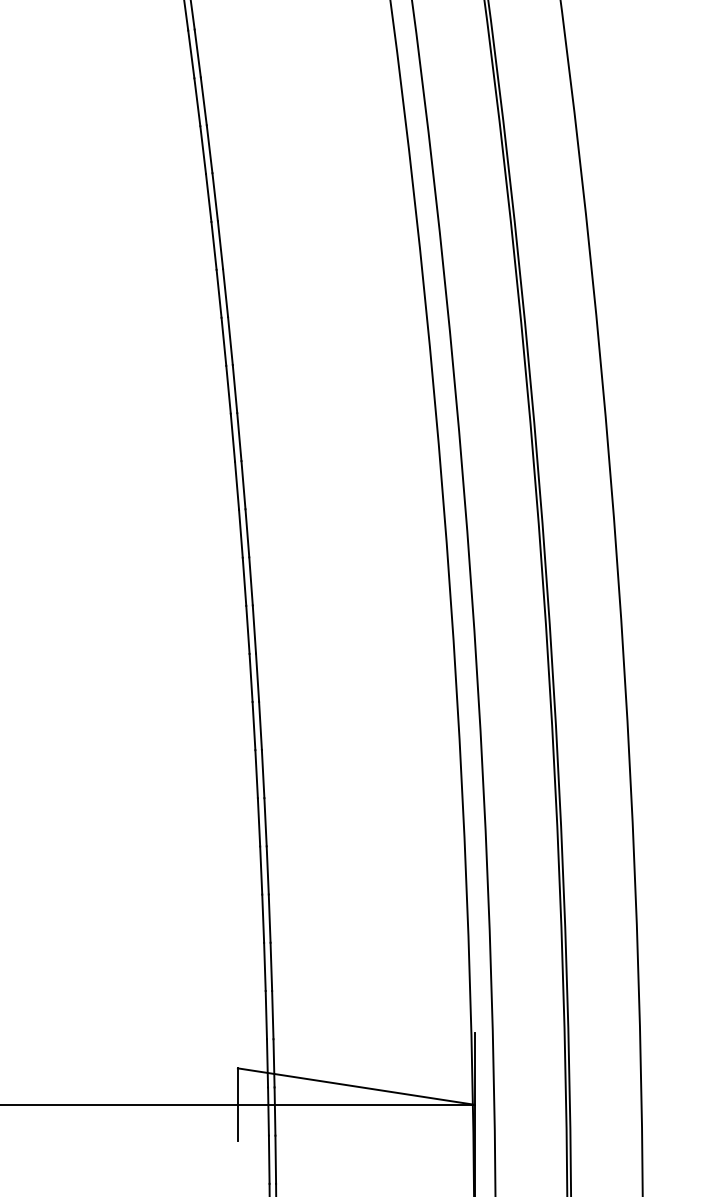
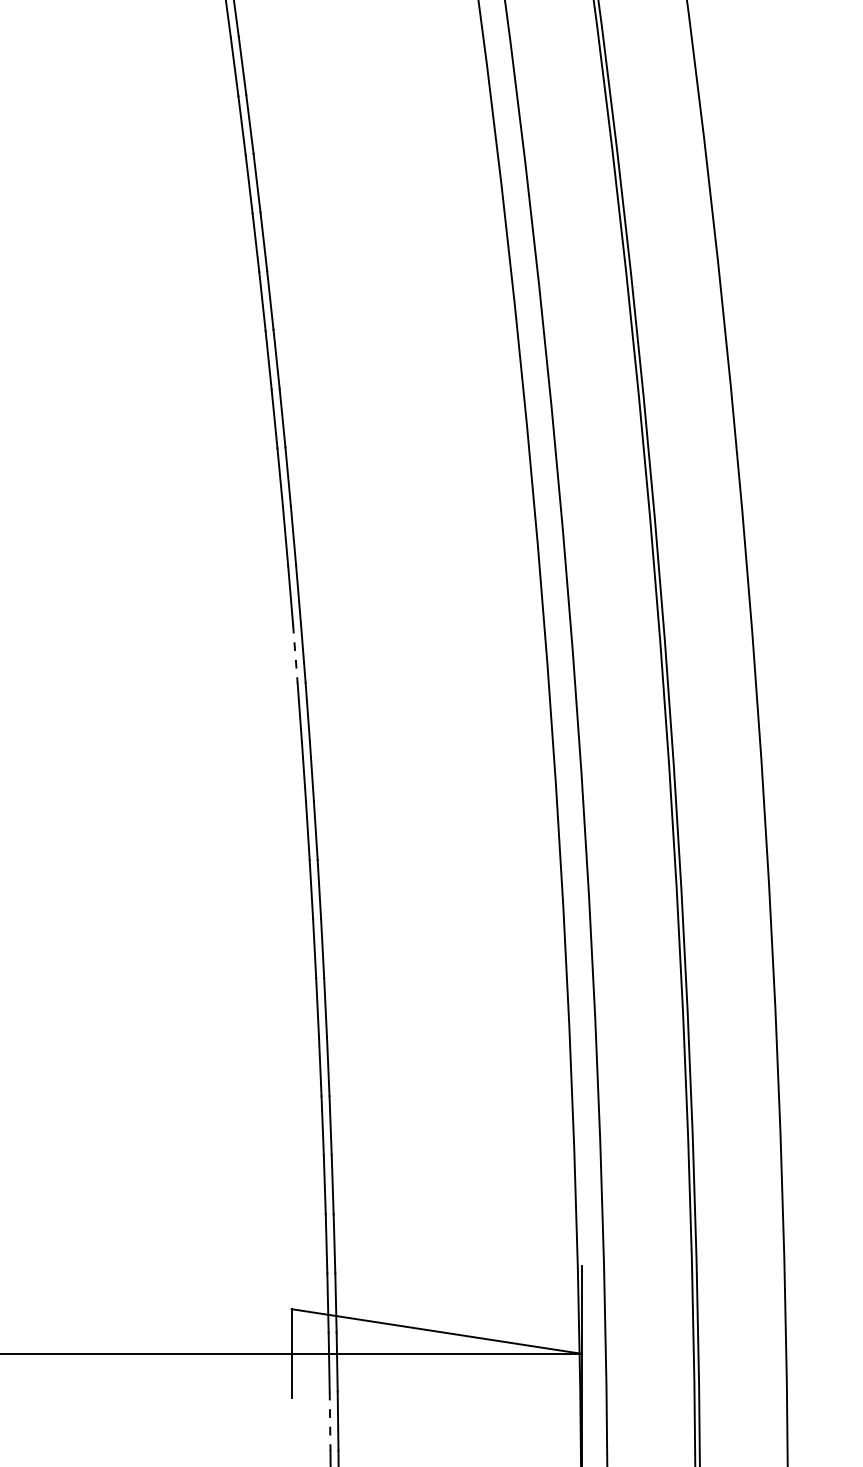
line: (240, 534) -> (294, 655), solid -> dashed
line: (269, 1160) -> (330, 1422), solid -> dashed

